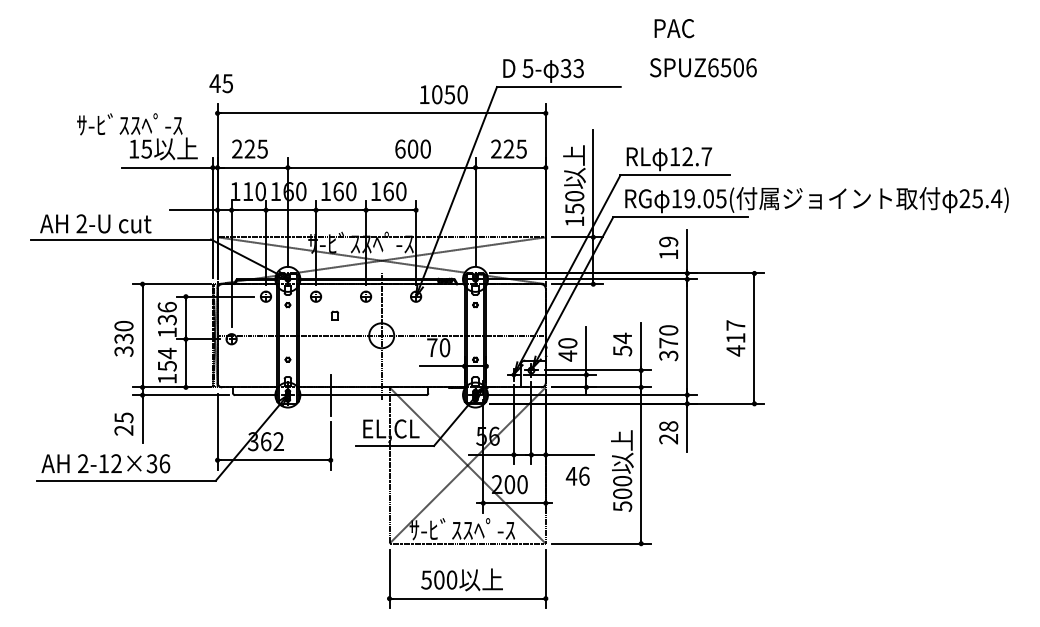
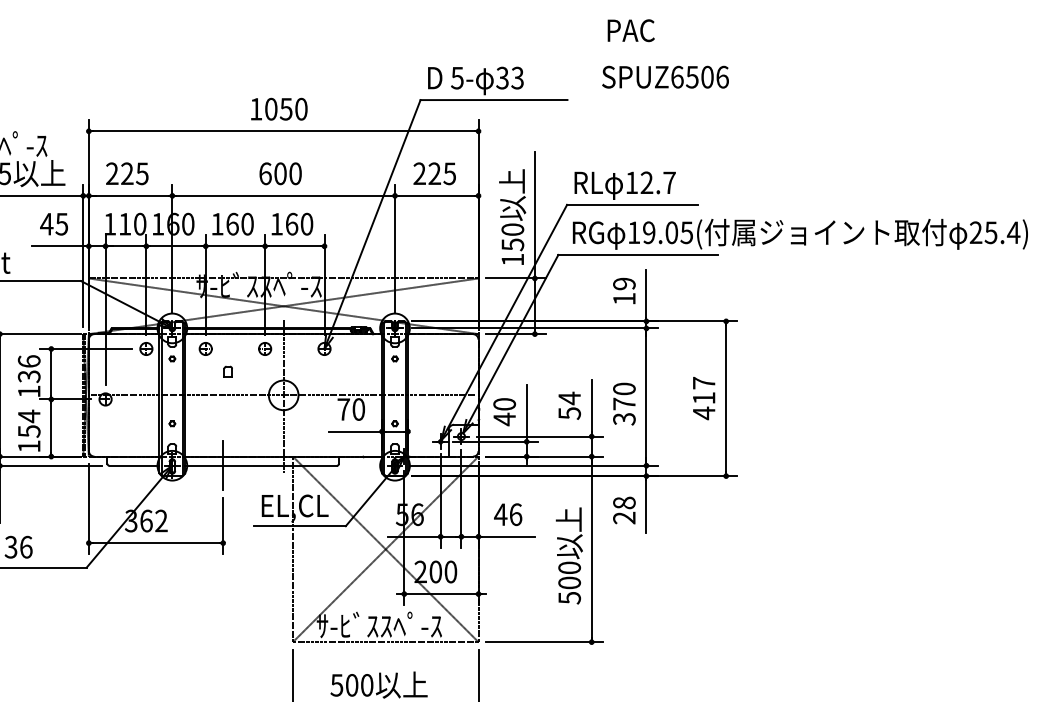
text: (220, 83) -> (53, 224), moved
text: (443, 94) -> (278, 108), moved
text: (412, 148) -> (279, 173), moved
text: (577, 475) -> (507, 513), moved

